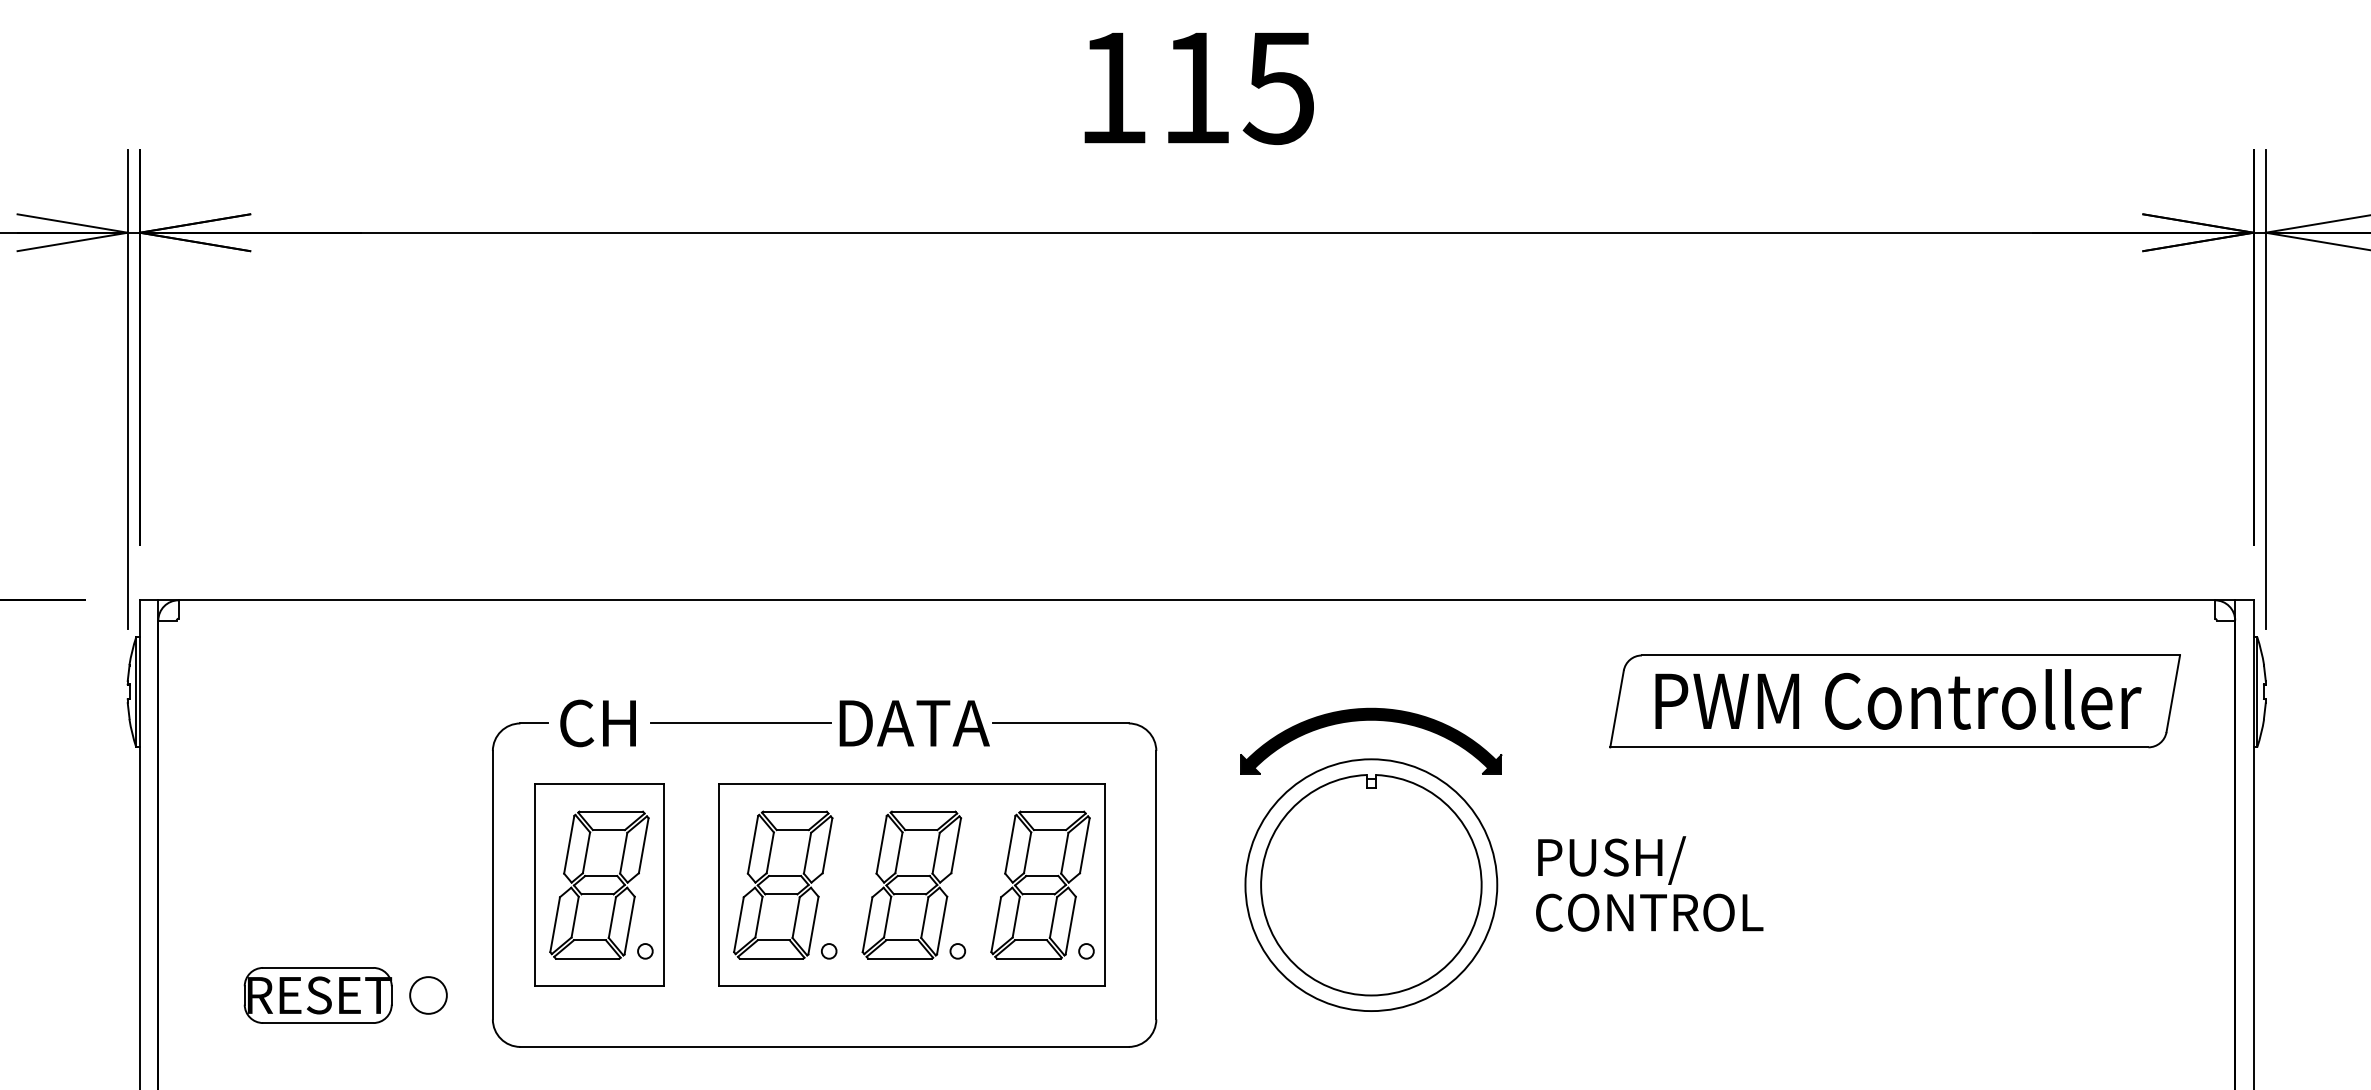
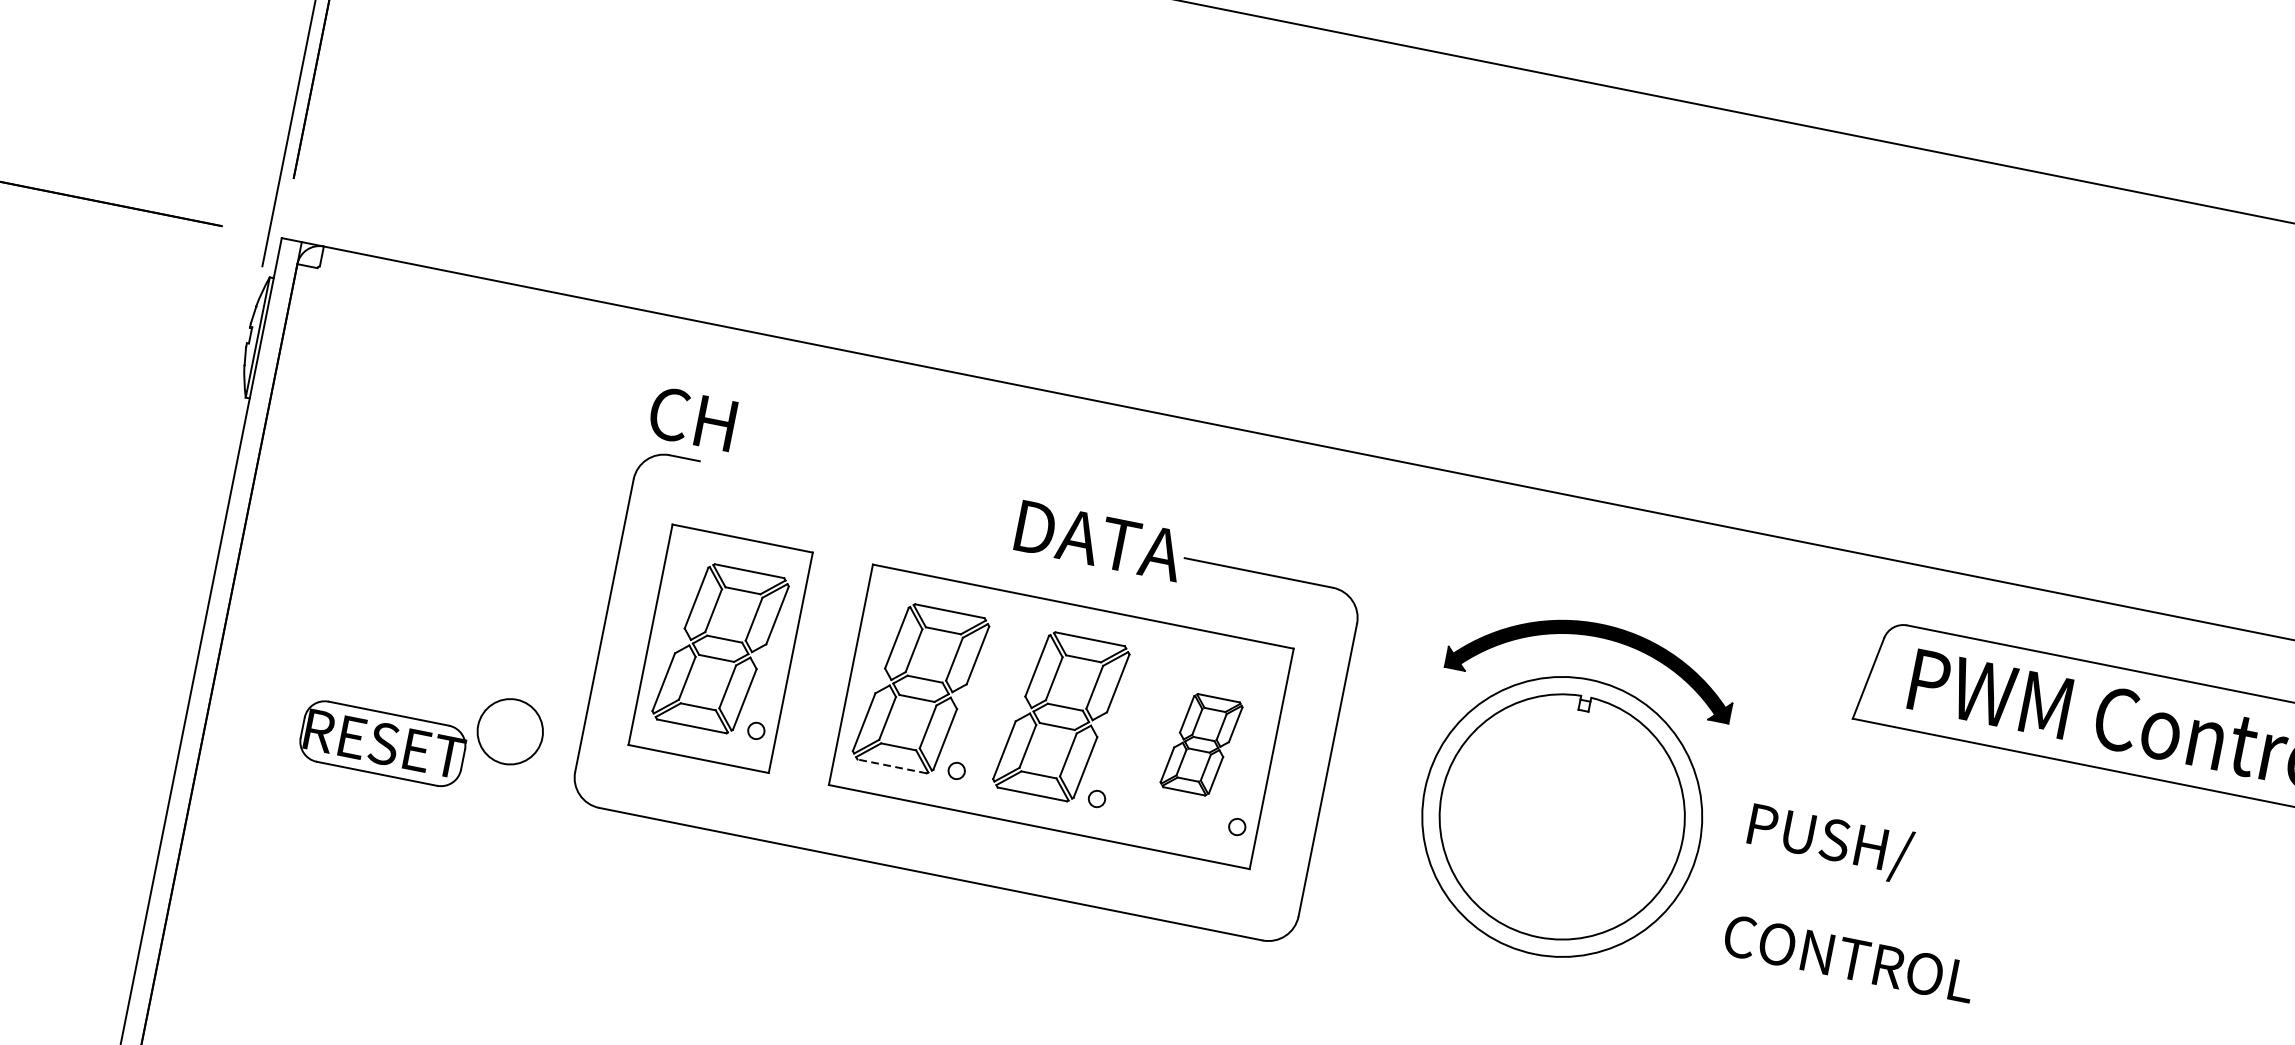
text: (597, 723) -> (691, 418), moved
line: (740, 723) -> (909, 503), removed
part: (1040, 884) -> (1201, 744), size x0.6
text: (1649, 912) -> (1849, 958), moved
line: (771, 958) -> (892, 766), solid -> dashed
part: (317, 995) -> (382, 743), moved
circle: (428, 995) -> (510, 731), size x1.6

